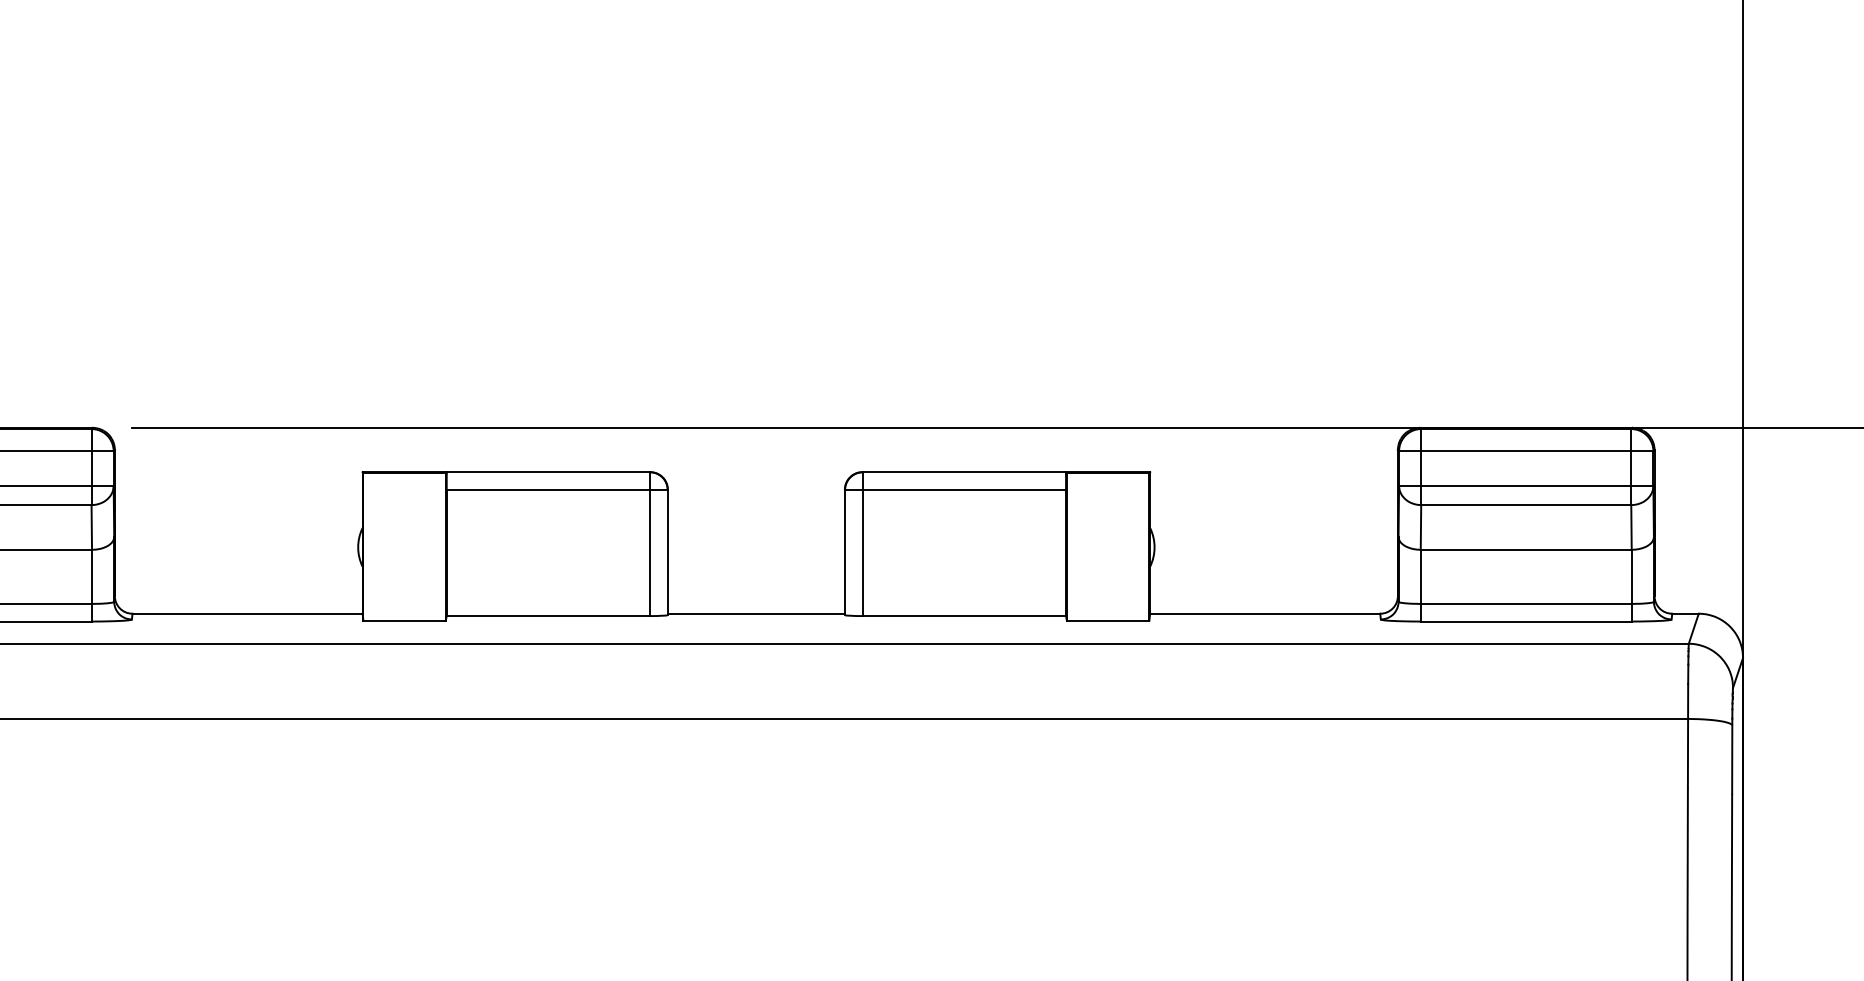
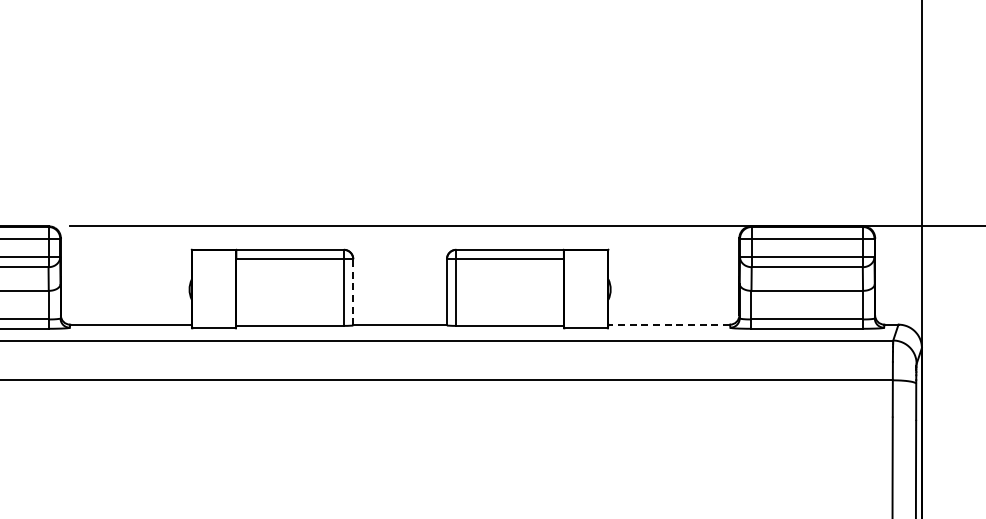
line: (668, 551) -> (353, 291), solid -> dashed
line: (1265, 613) -> (669, 324), solid -> dashed

